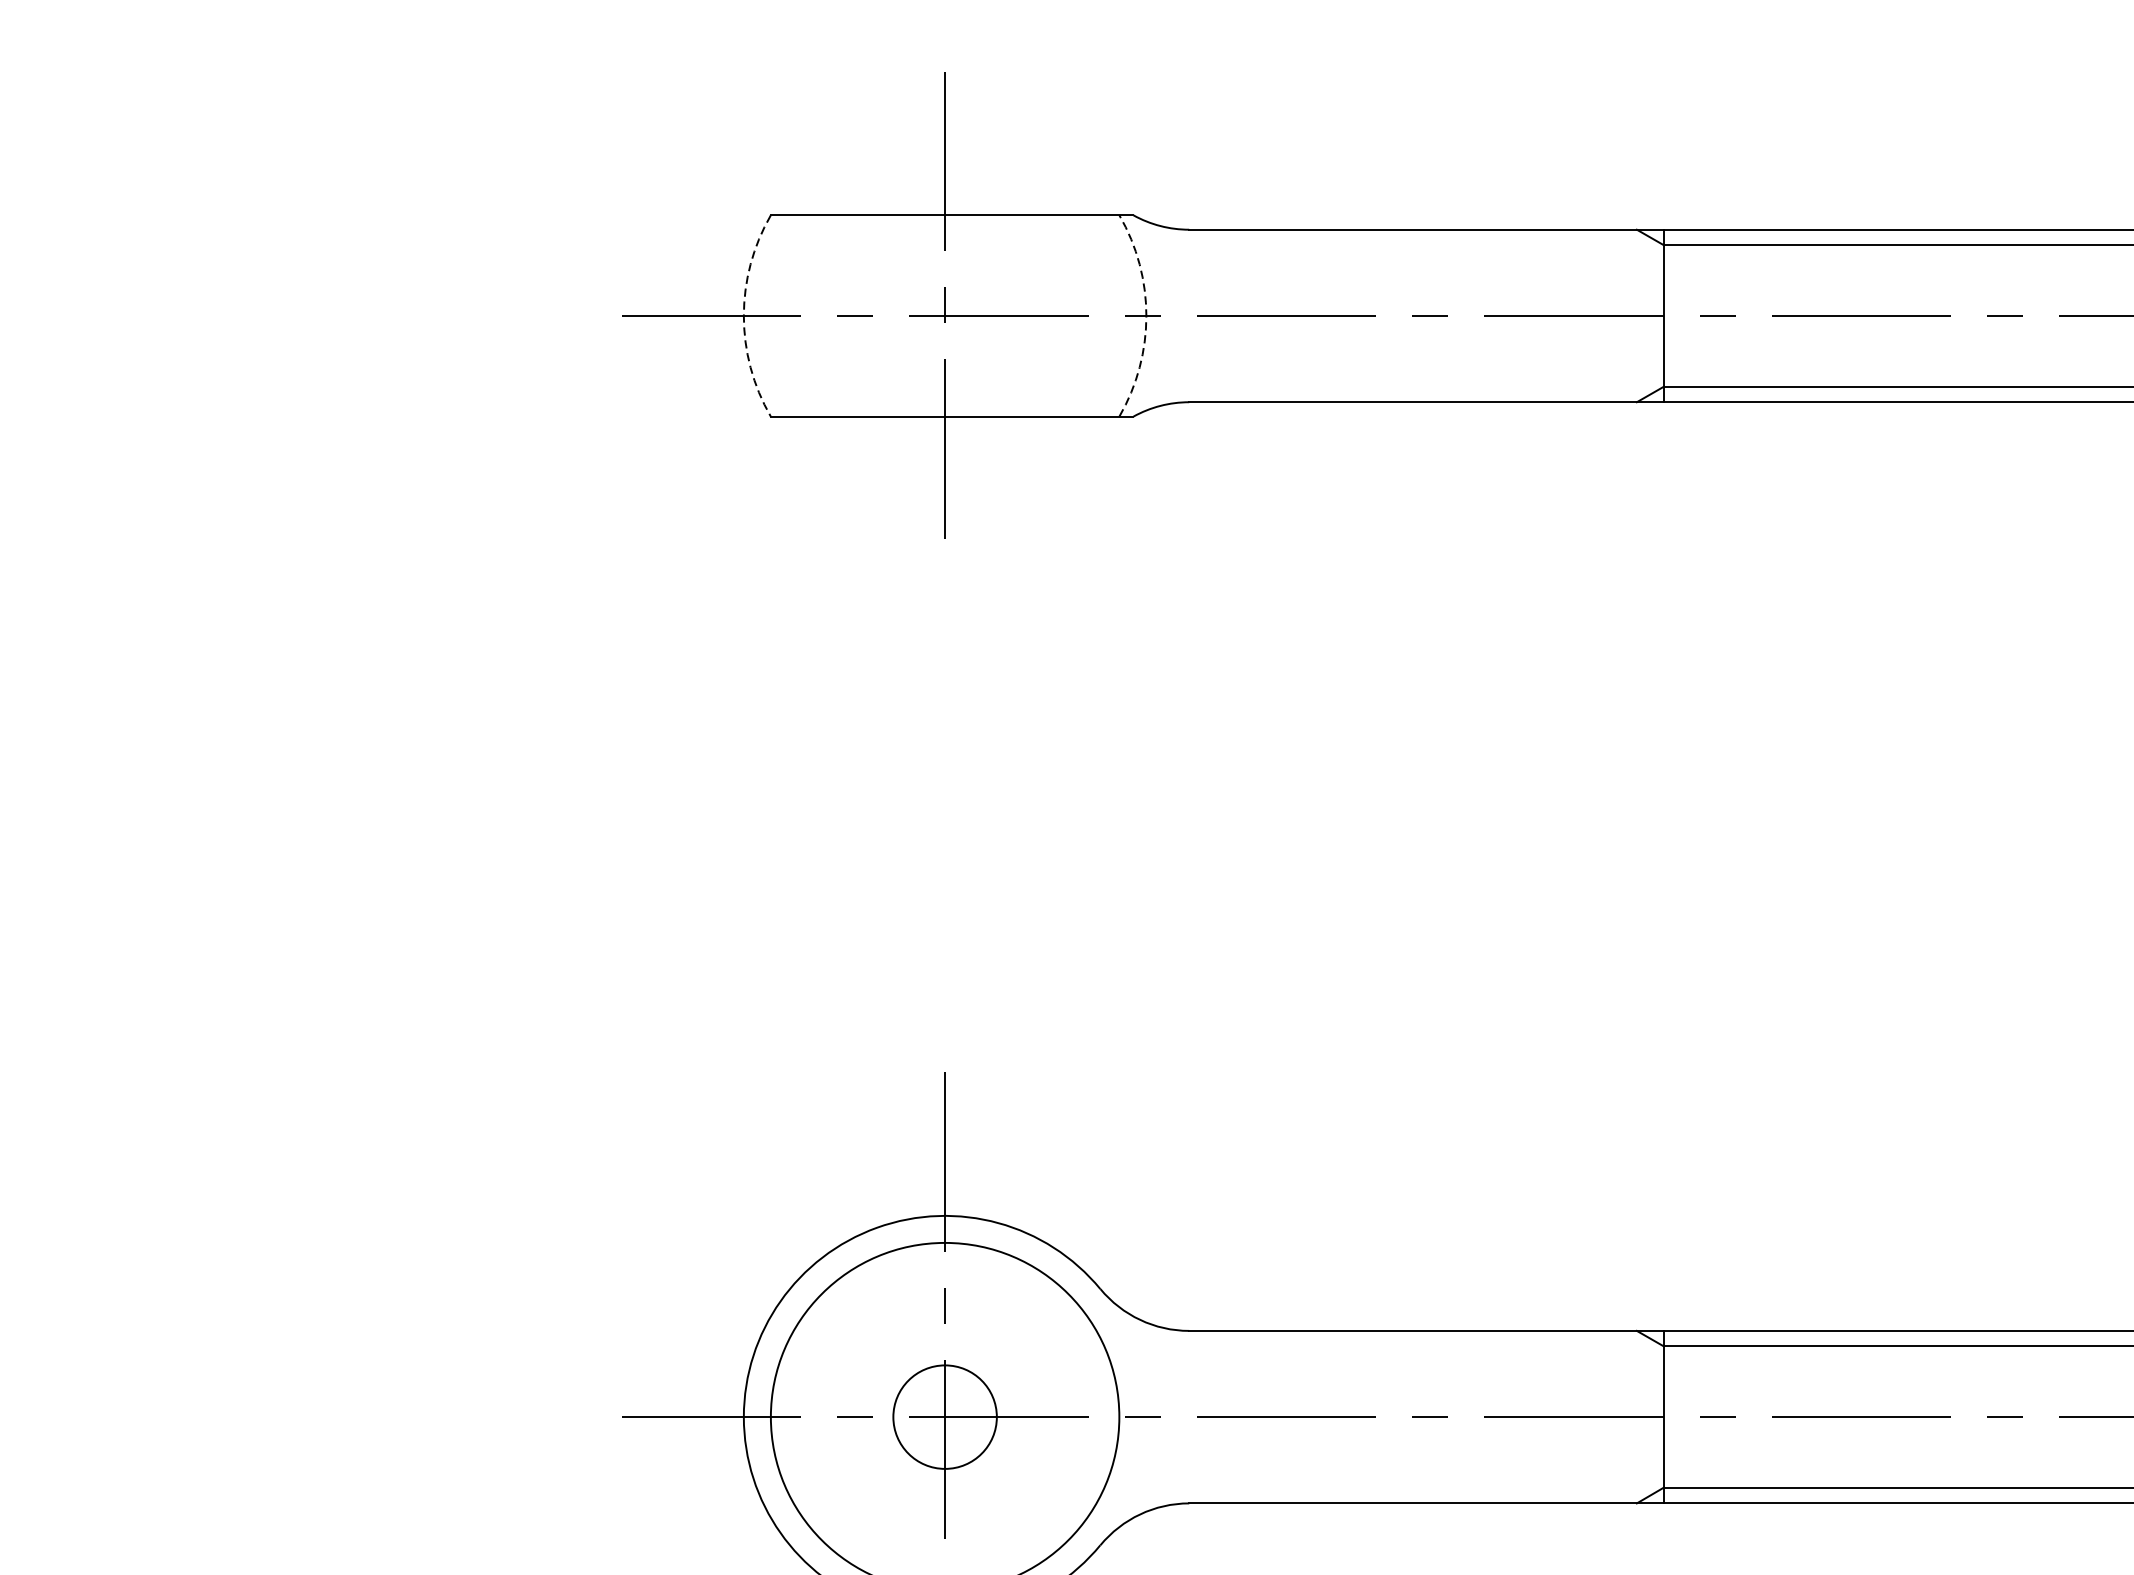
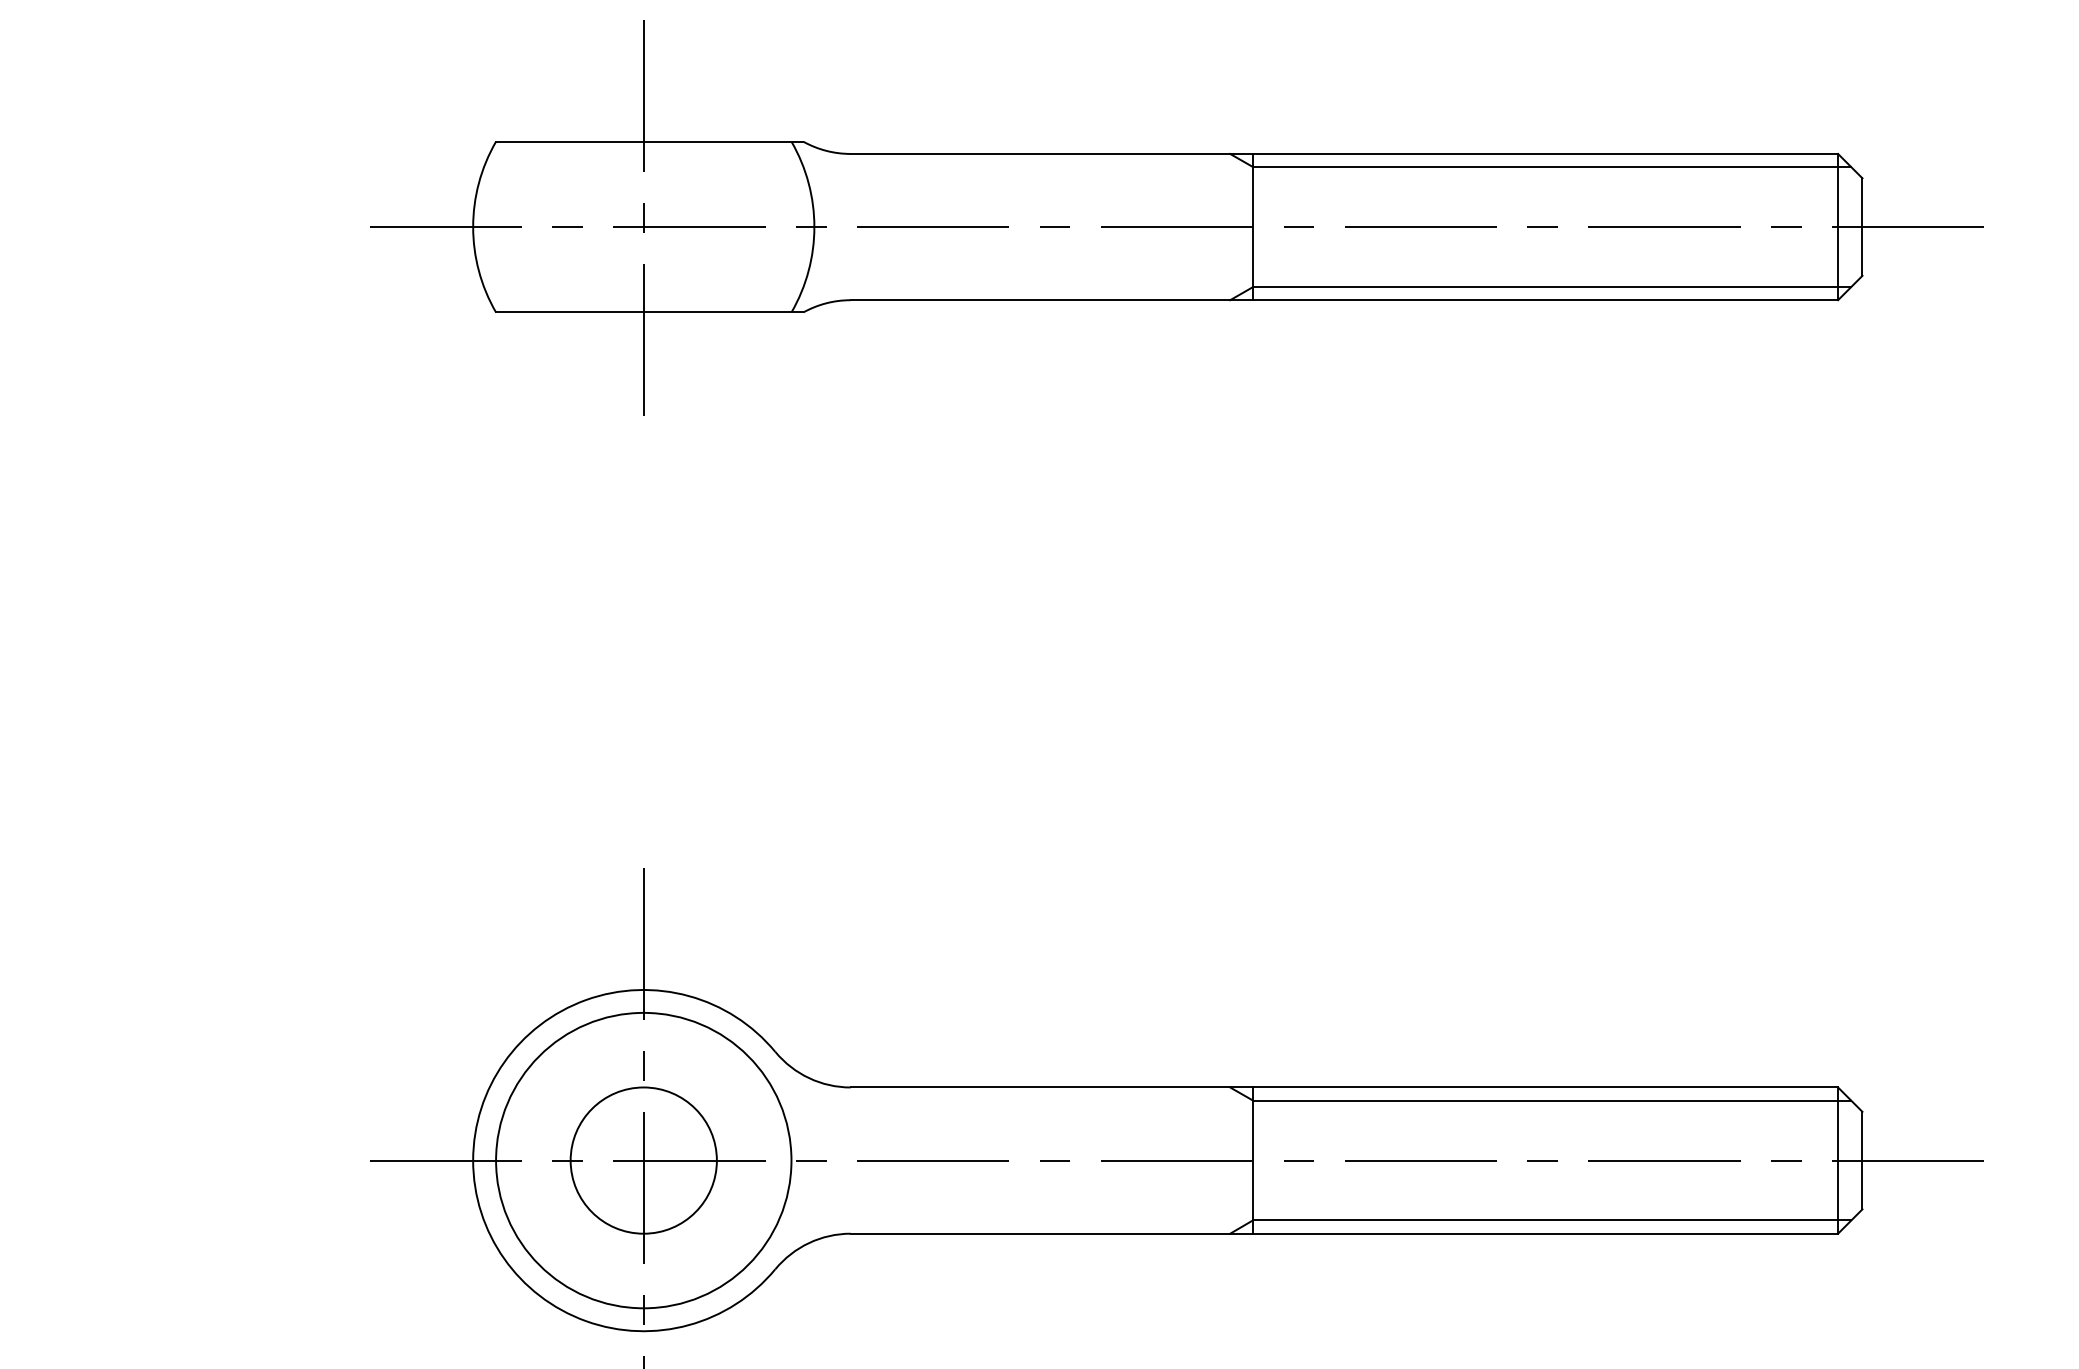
arc: (744, 316) -> (473, 227), dashed -> solid
arc: (1146, 316) -> (814, 227), dashed -> solid
circle: (944, 1417) -> (643, 1160), size x1.67

